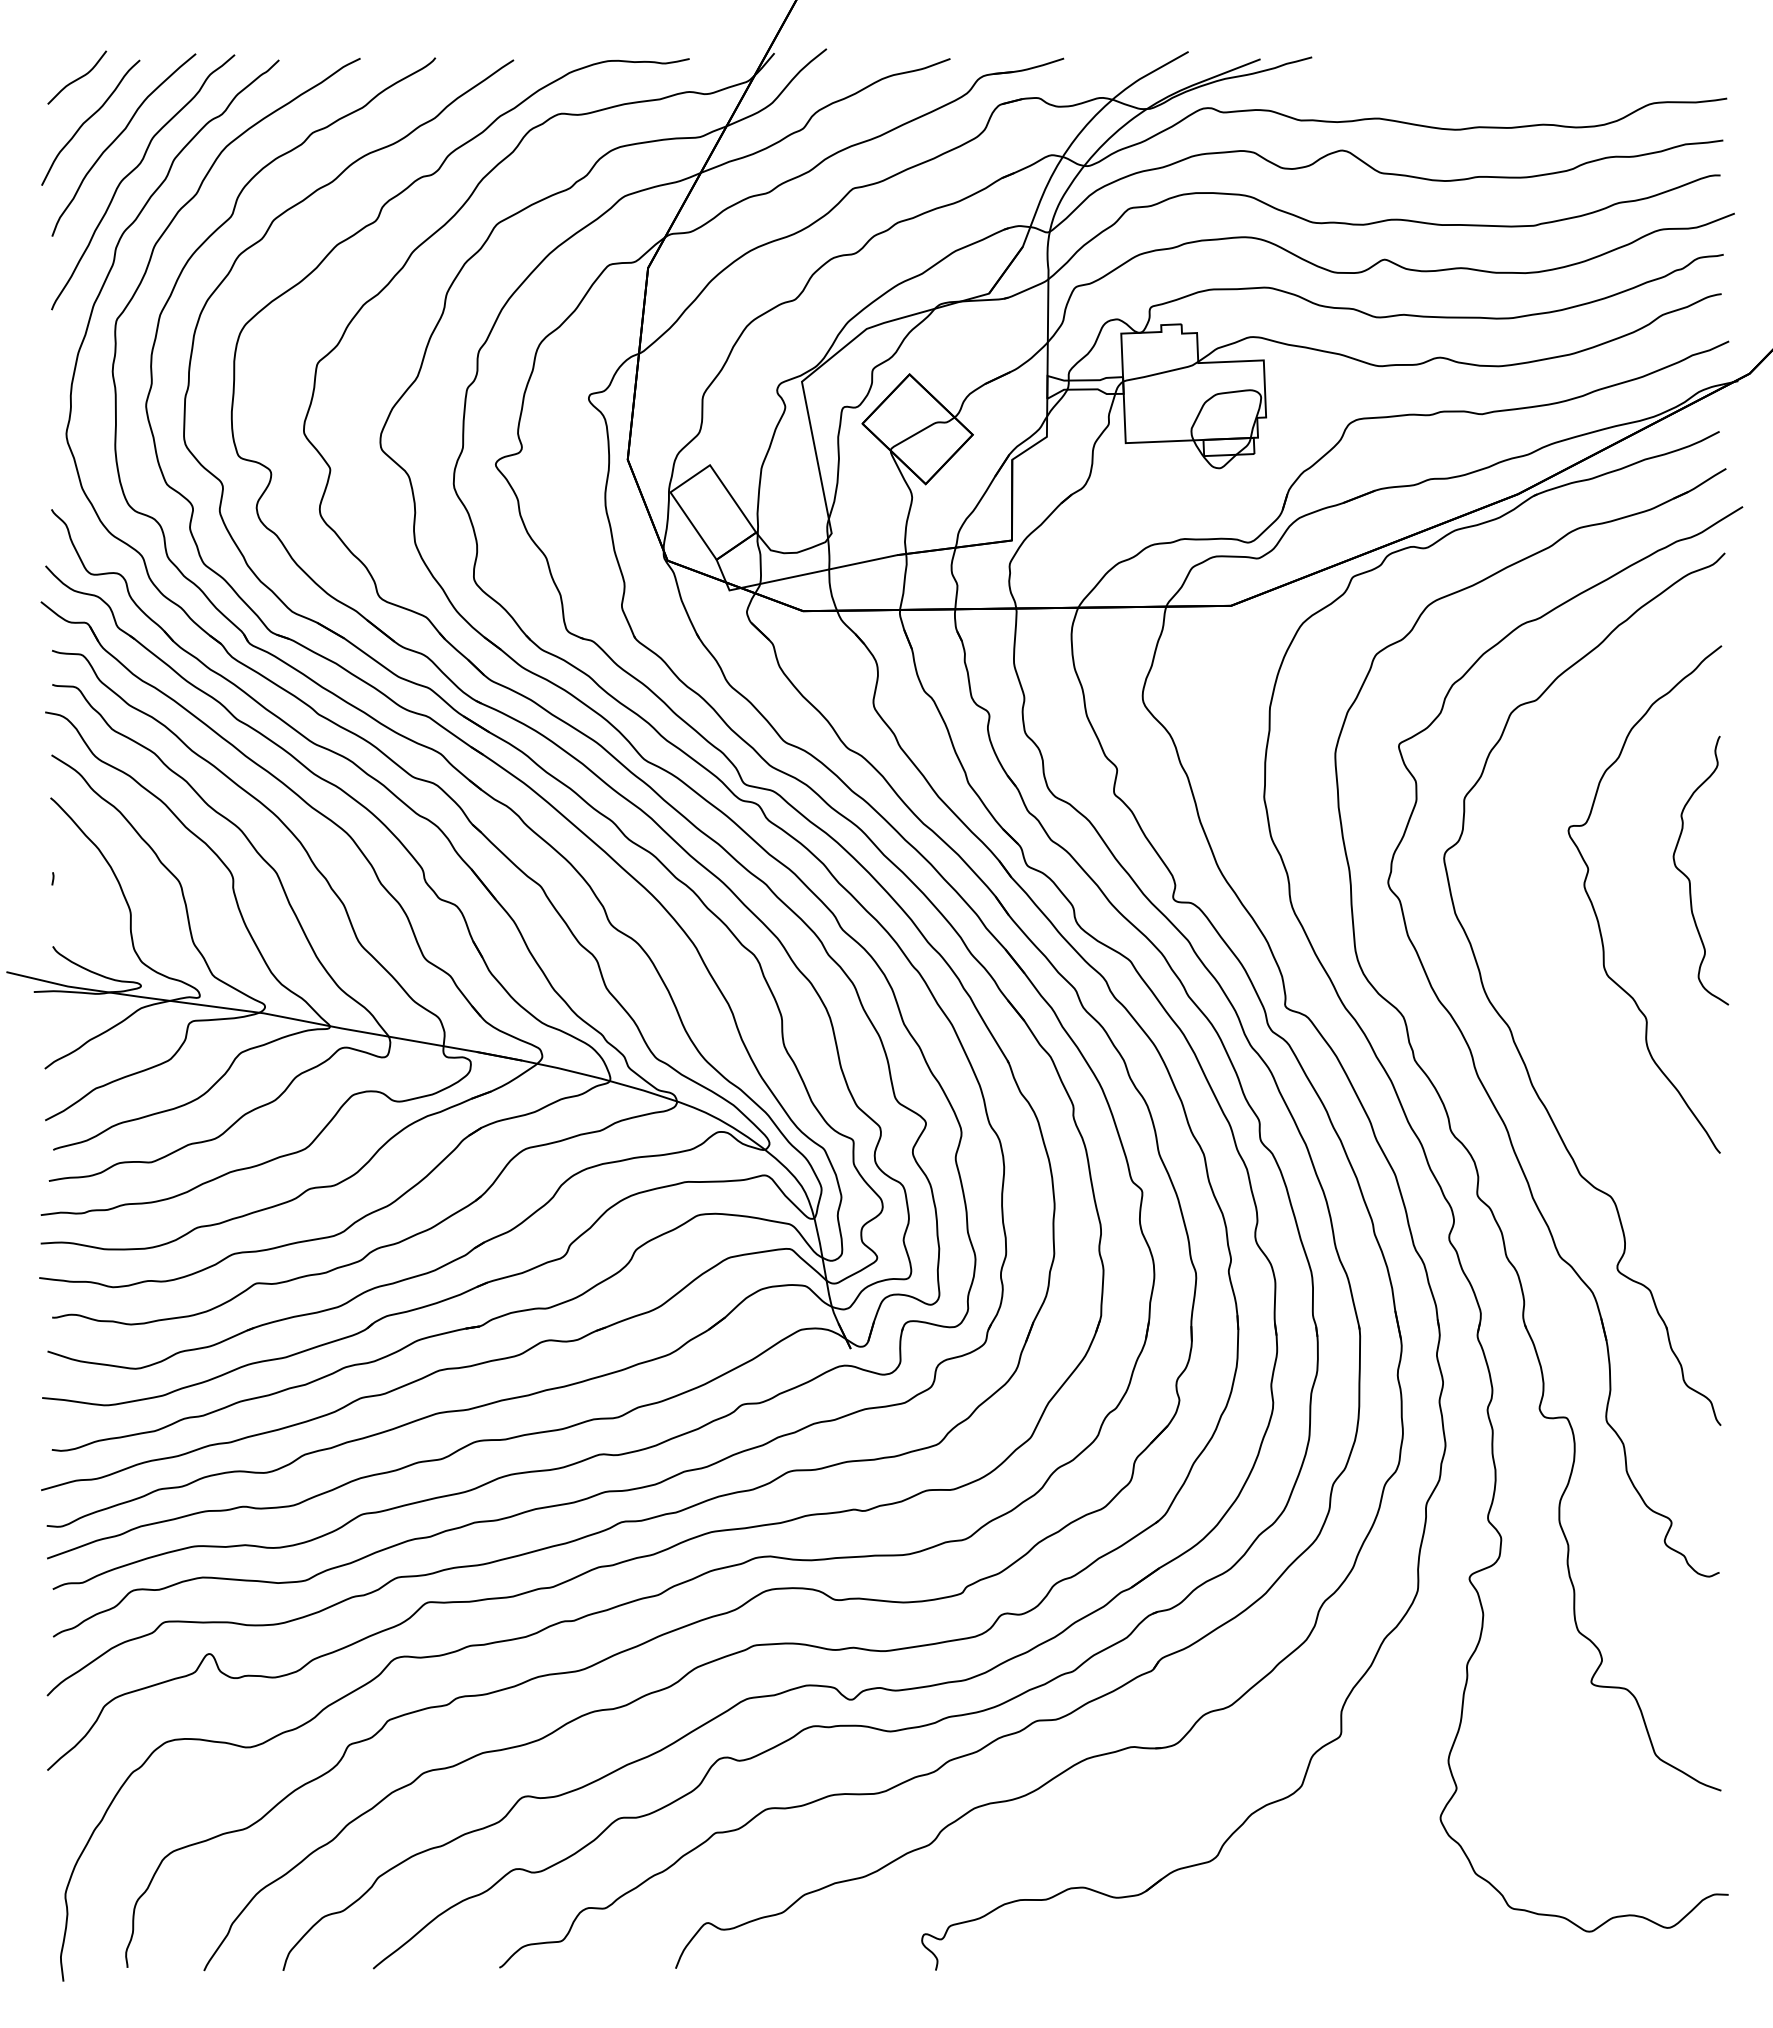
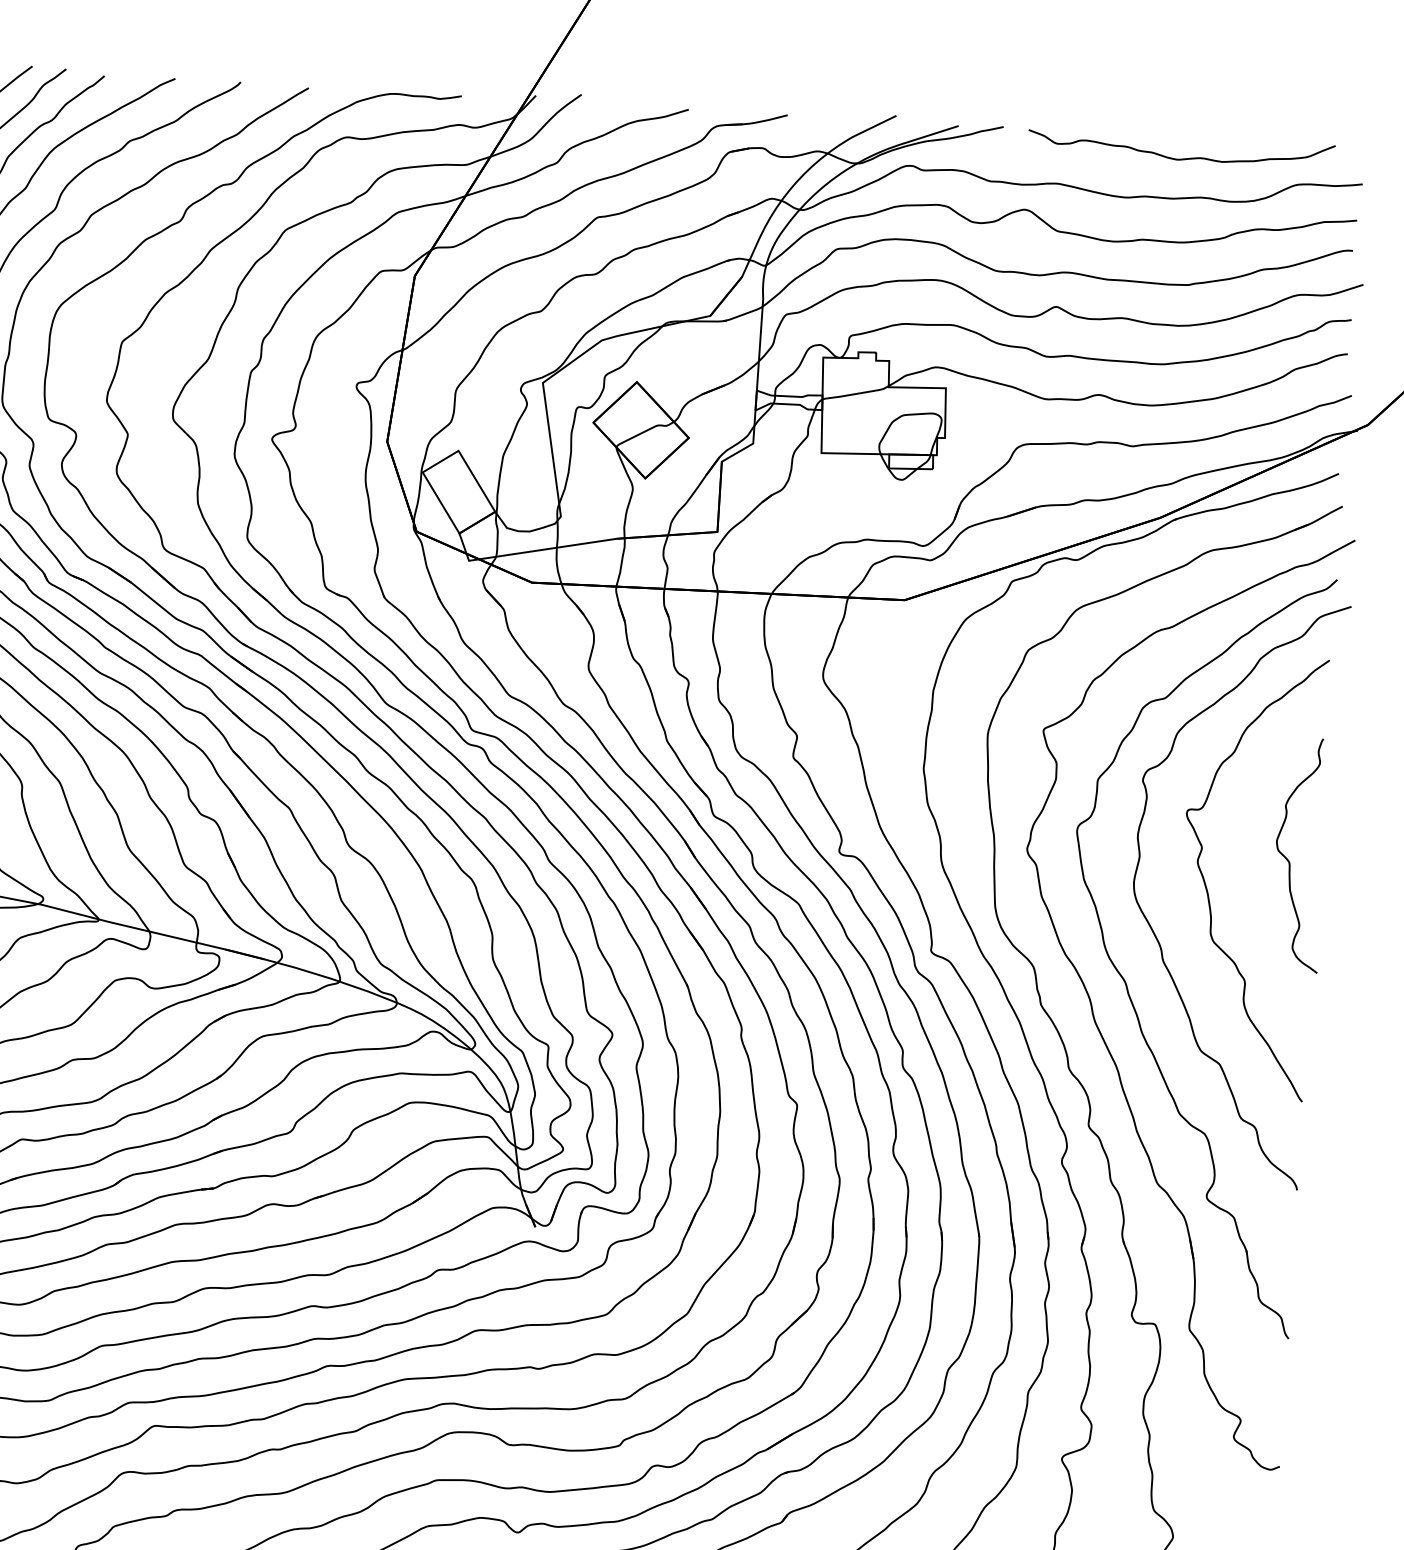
curve: (1517, 81) -> (1181, 158), added
curve: (1539, 968) -> (1154, 931), added

